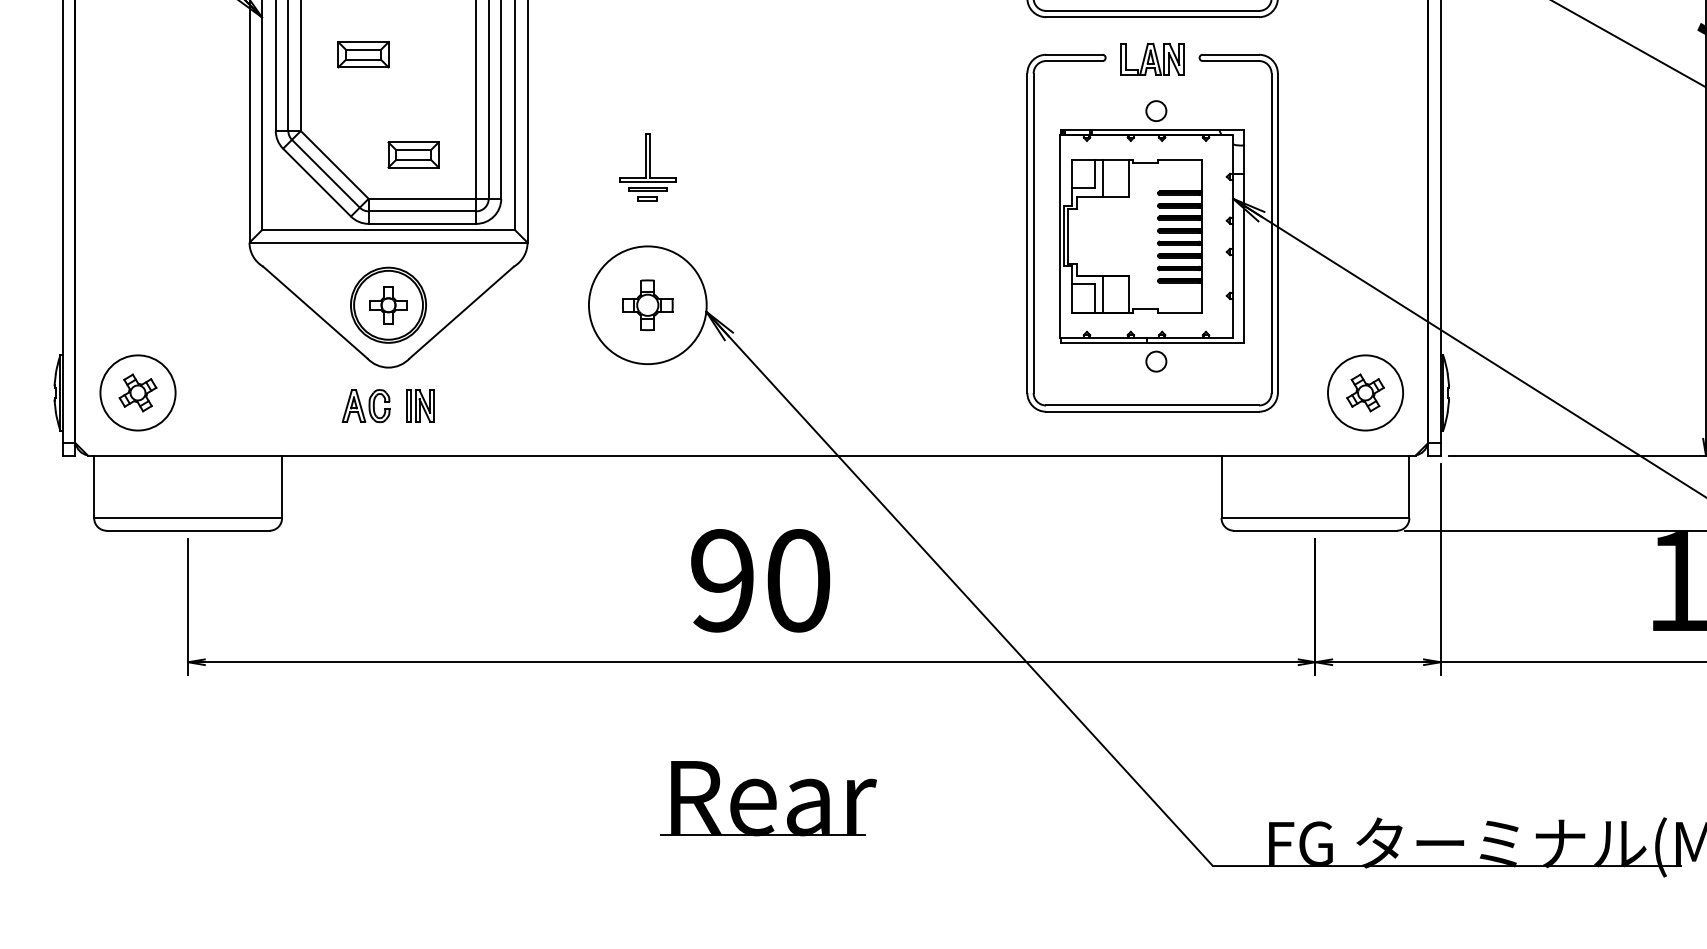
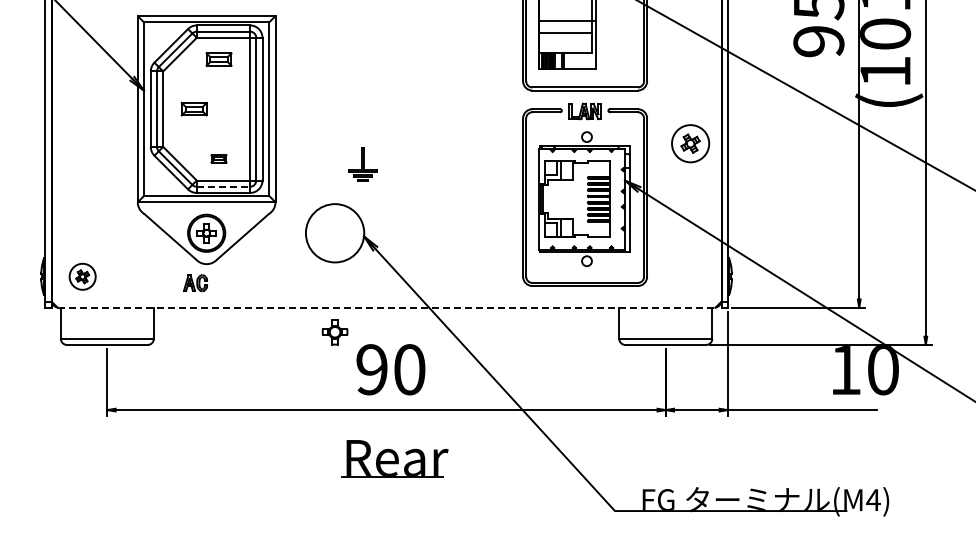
part: (412, 154) -> (218, 158), size x0.6
part: (646, 166) -> (362, 164), moved
line: (422, 210) -> (223, 186), solid -> dashed
part: (646, 305) -> (334, 332), moved
part: (137, 392) -> (82, 276), size x0.7
part: (1365, 392) -> (690, 143), moved
part: (420, 404) -> (222, 282), removed
line: (751, 455) -> (386, 307), solid -> dashed
part: (767, 798) -> (394, 458), moved

